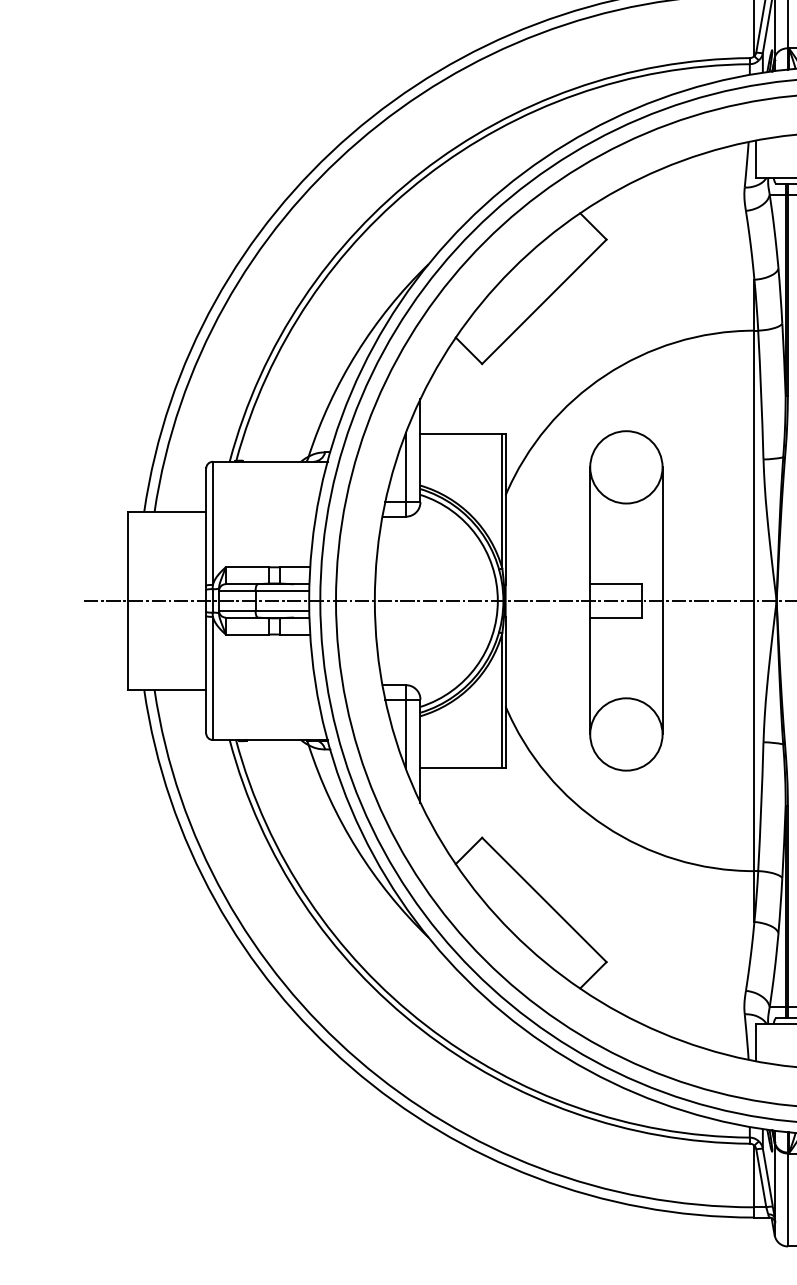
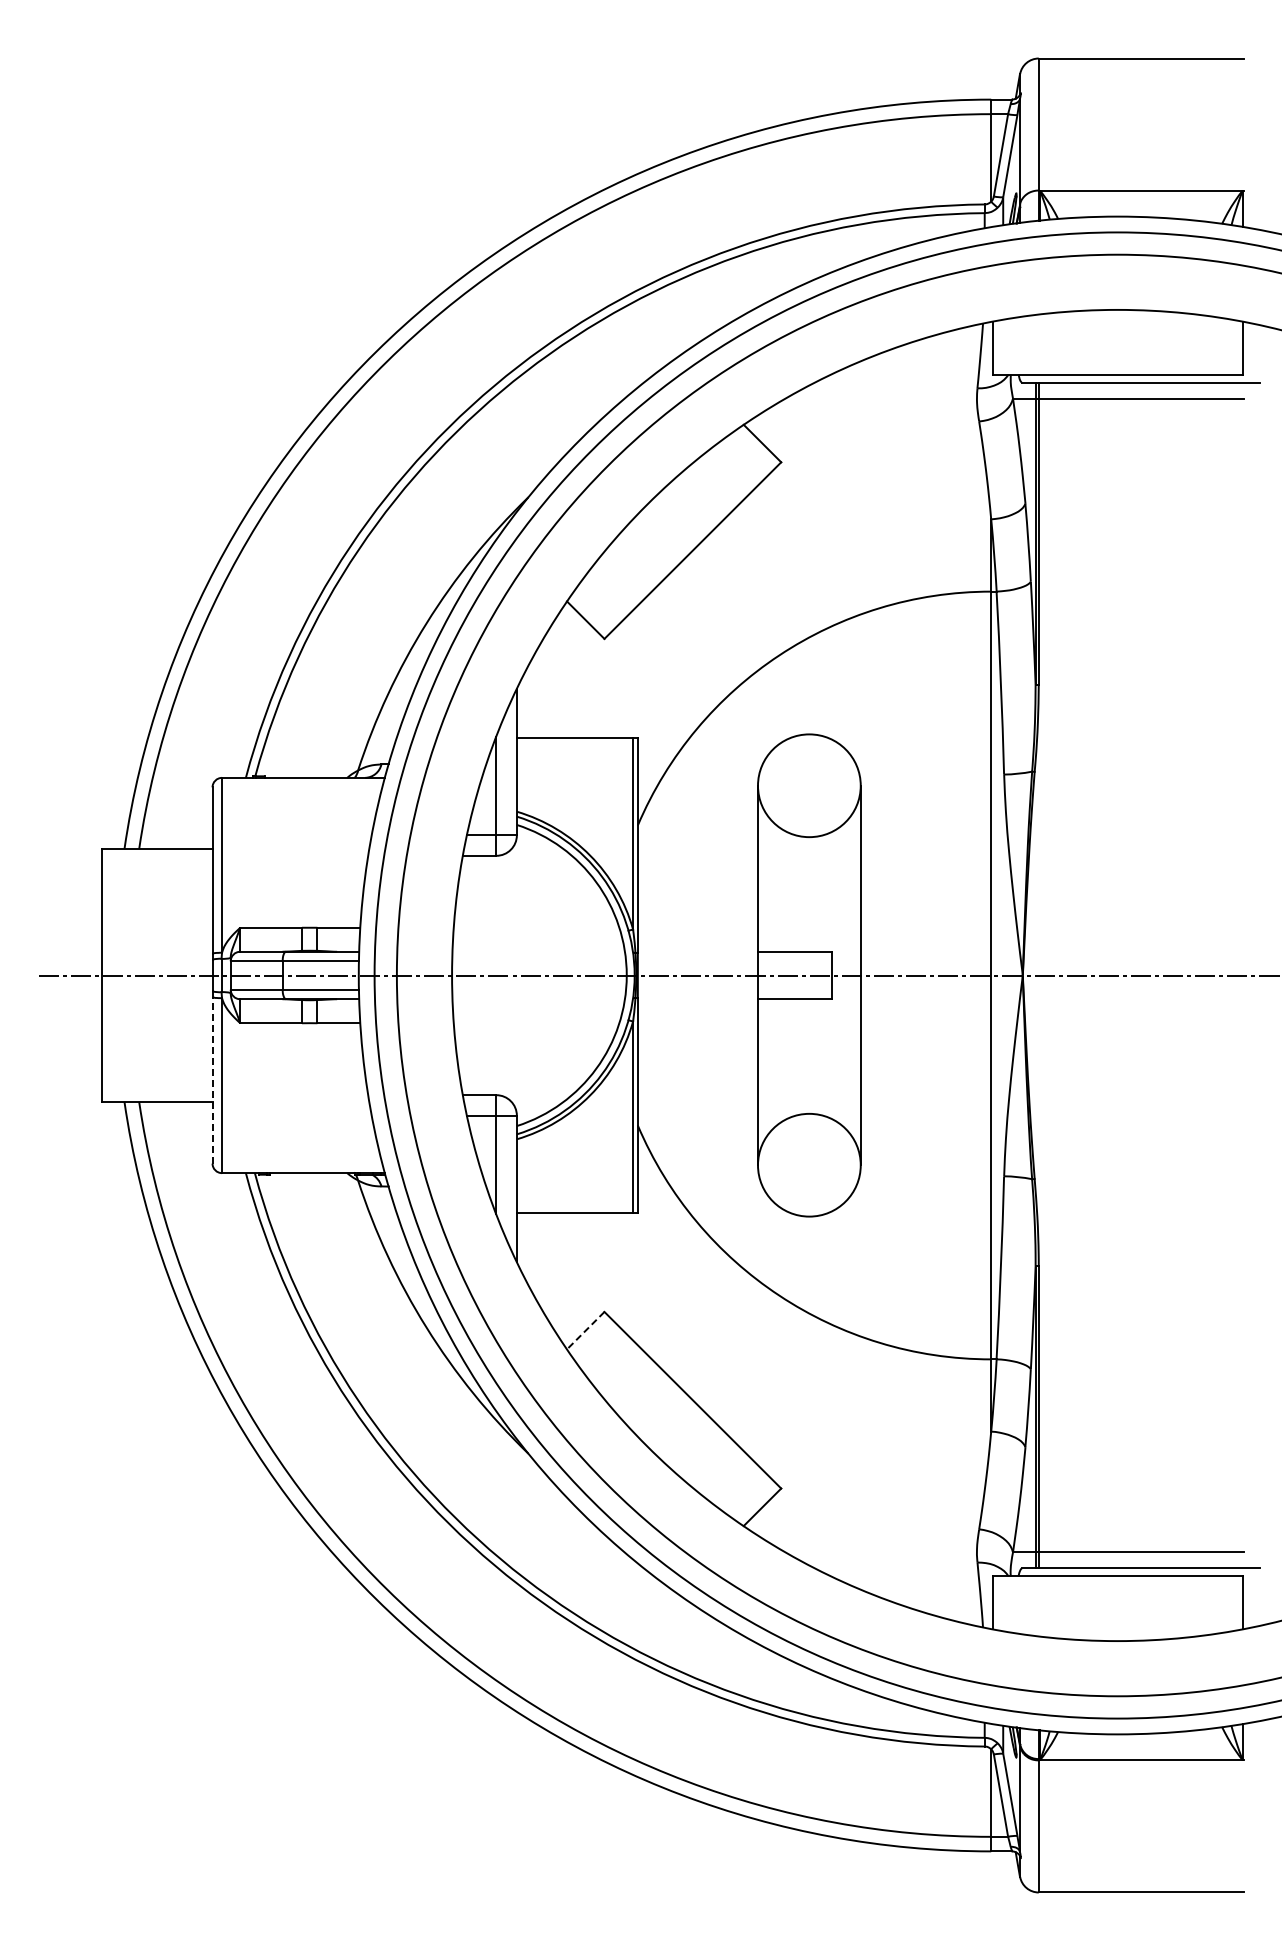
line: (206, 674) -> (212, 1079), solid -> dashed
line: (468, 851) -> (585, 1331), solid -> dashed

